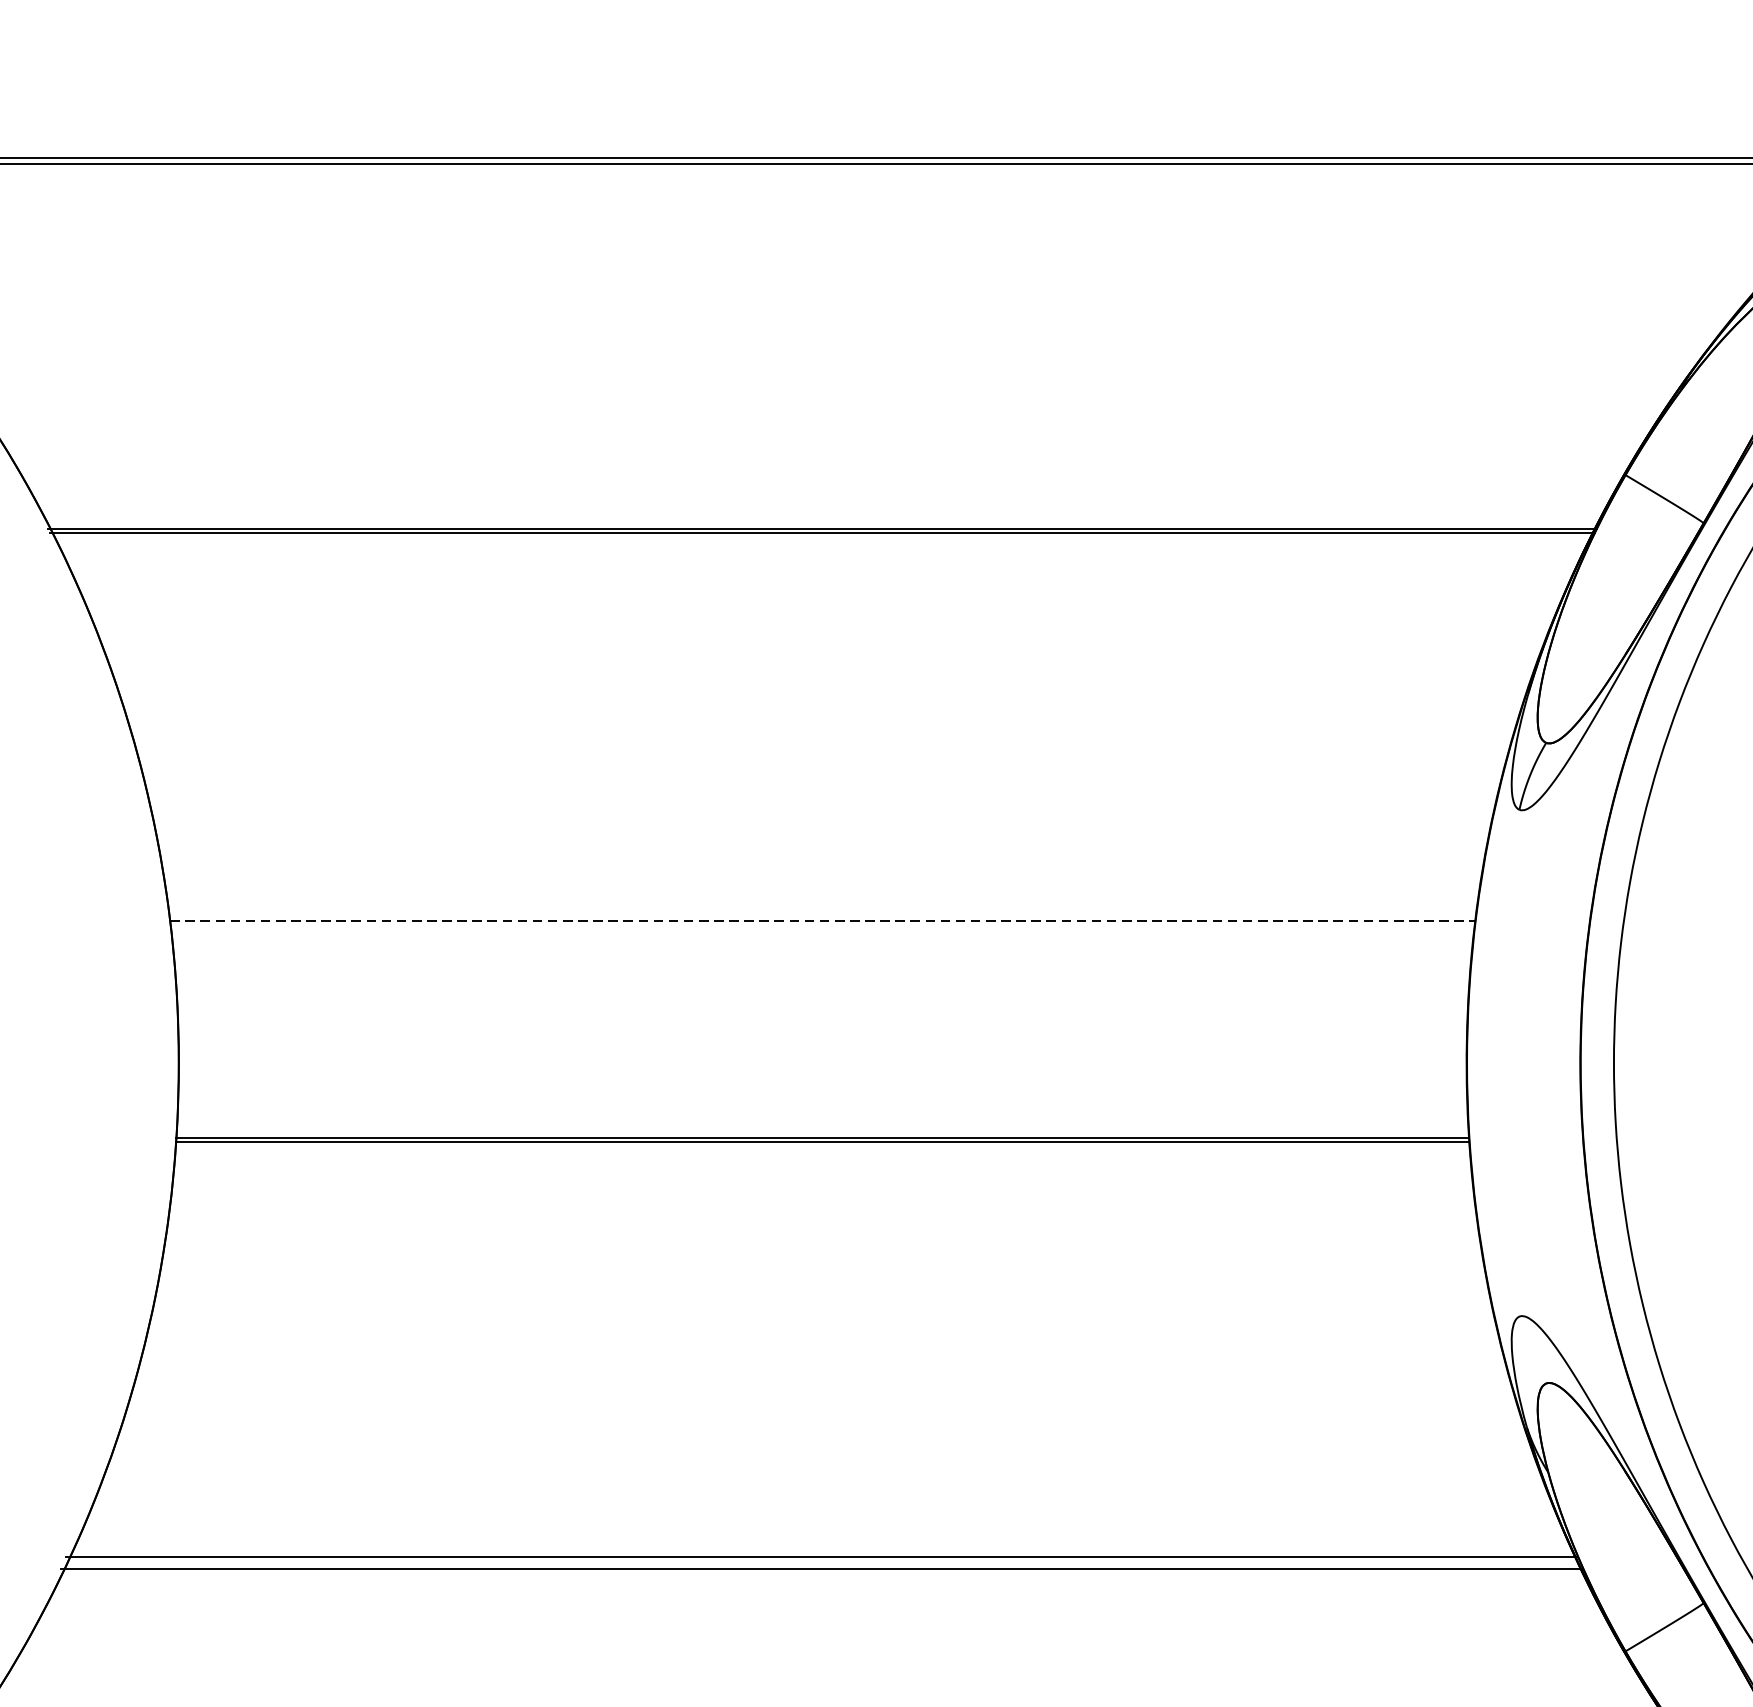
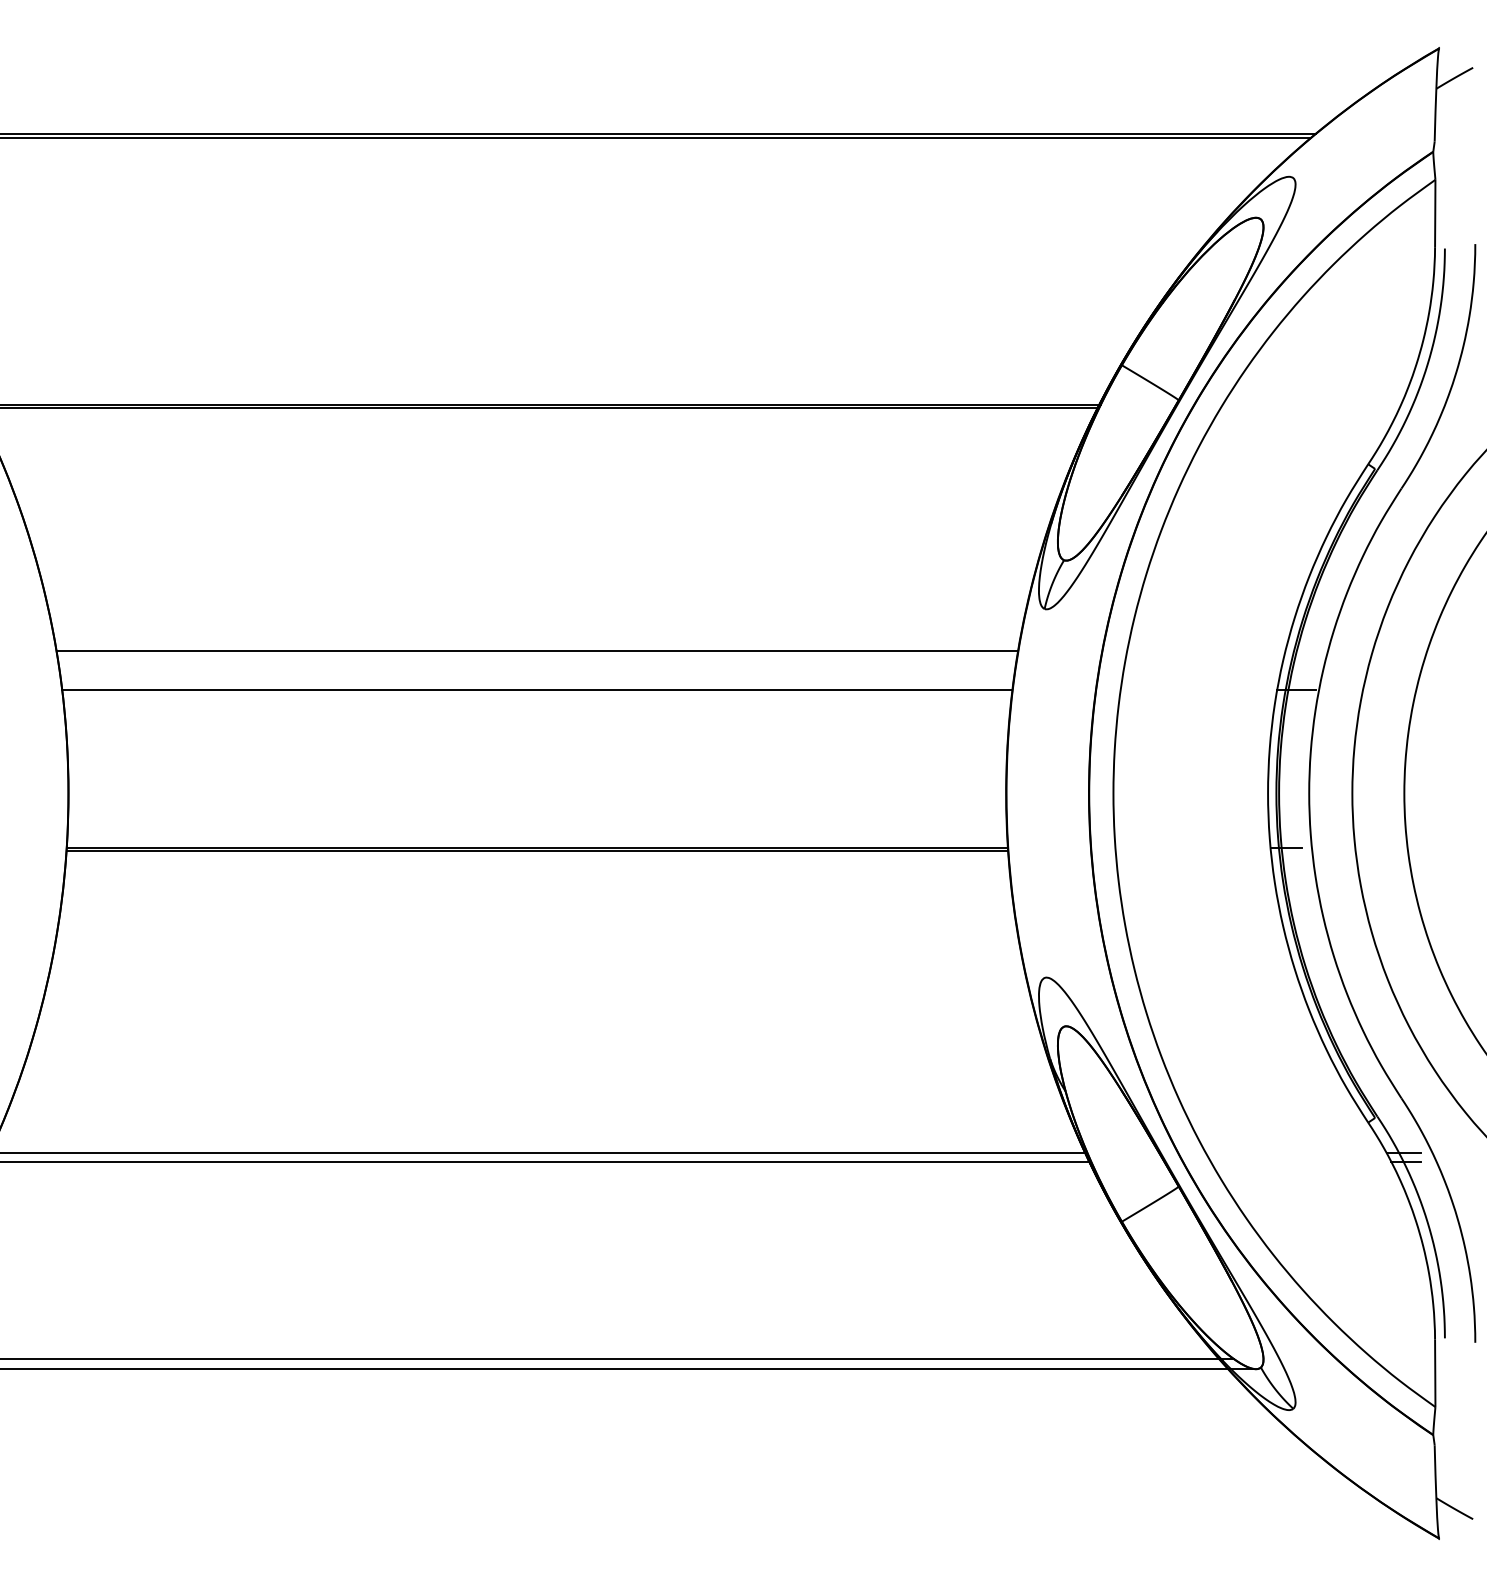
line: (821, 868) -> (536, 651), added
line: (822, 920) -> (537, 689), dashed -> solid

